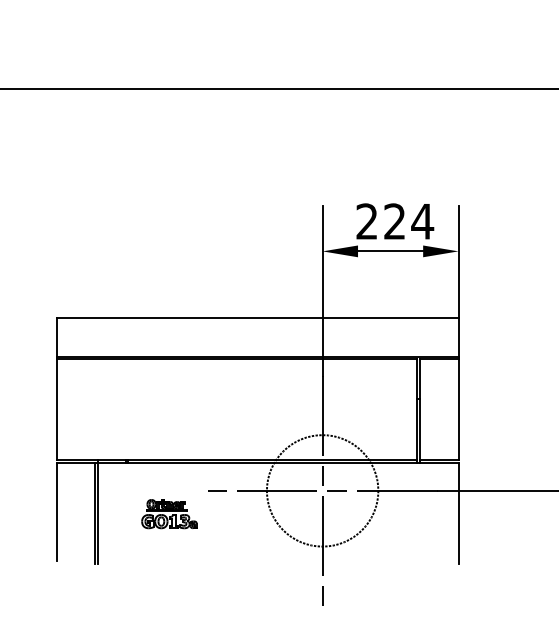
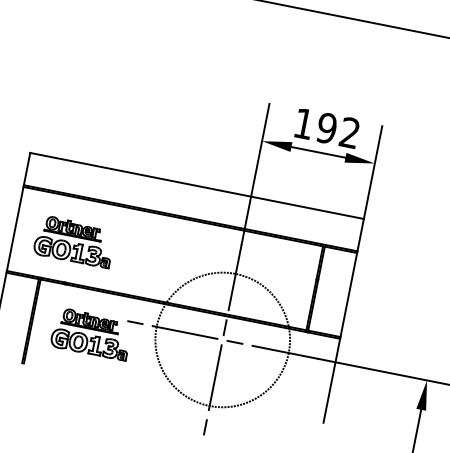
text: (395, 221) -> (327, 128), 224 -> 192
part: (128, 410) -> (74, 241), added
circle: (322, 490) -> (222, 339), size x1.43
part: (169, 513) -> (91, 333), size x1.67

